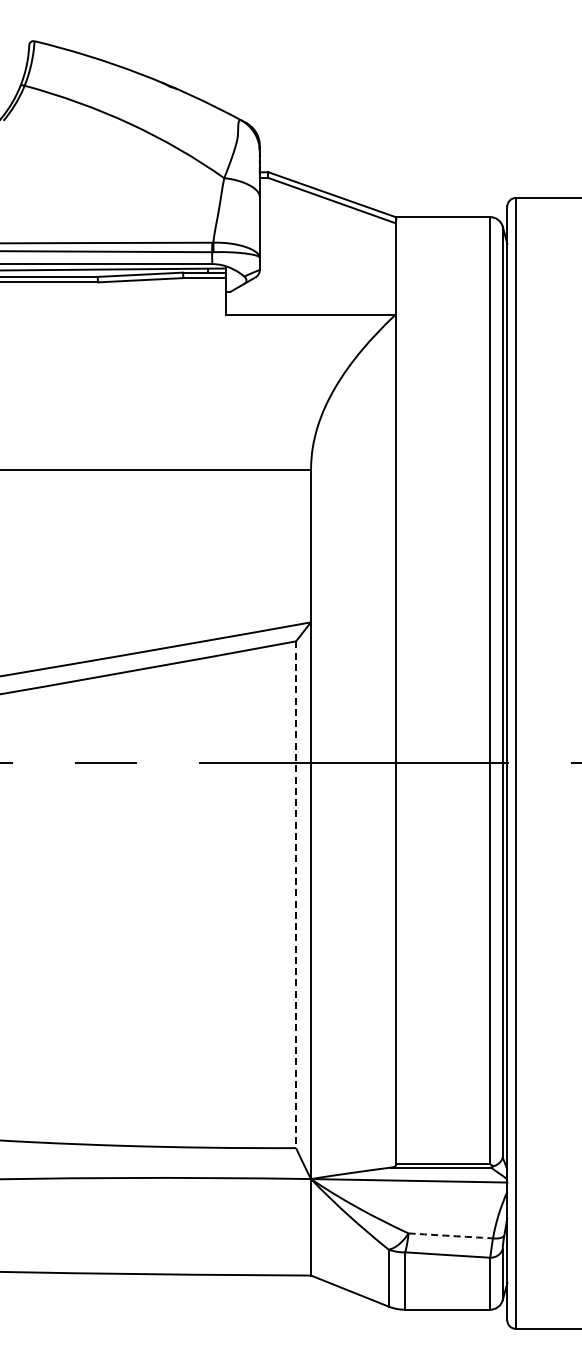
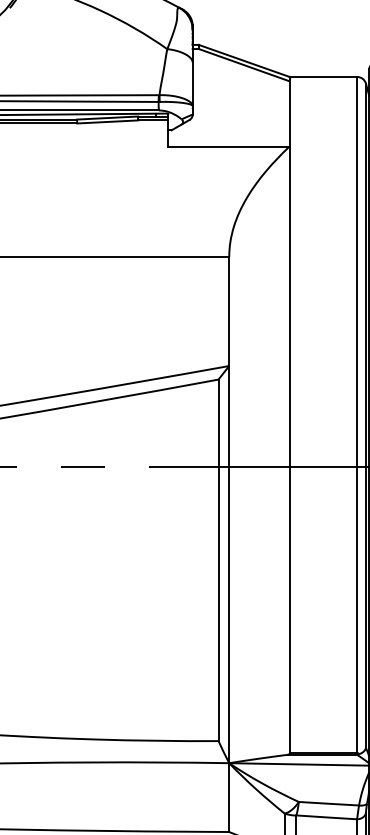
line: (296, 895) -> (218, 560), dashed -> solid
arc: (450, 1235) -> (328, 803), dashed -> solid

